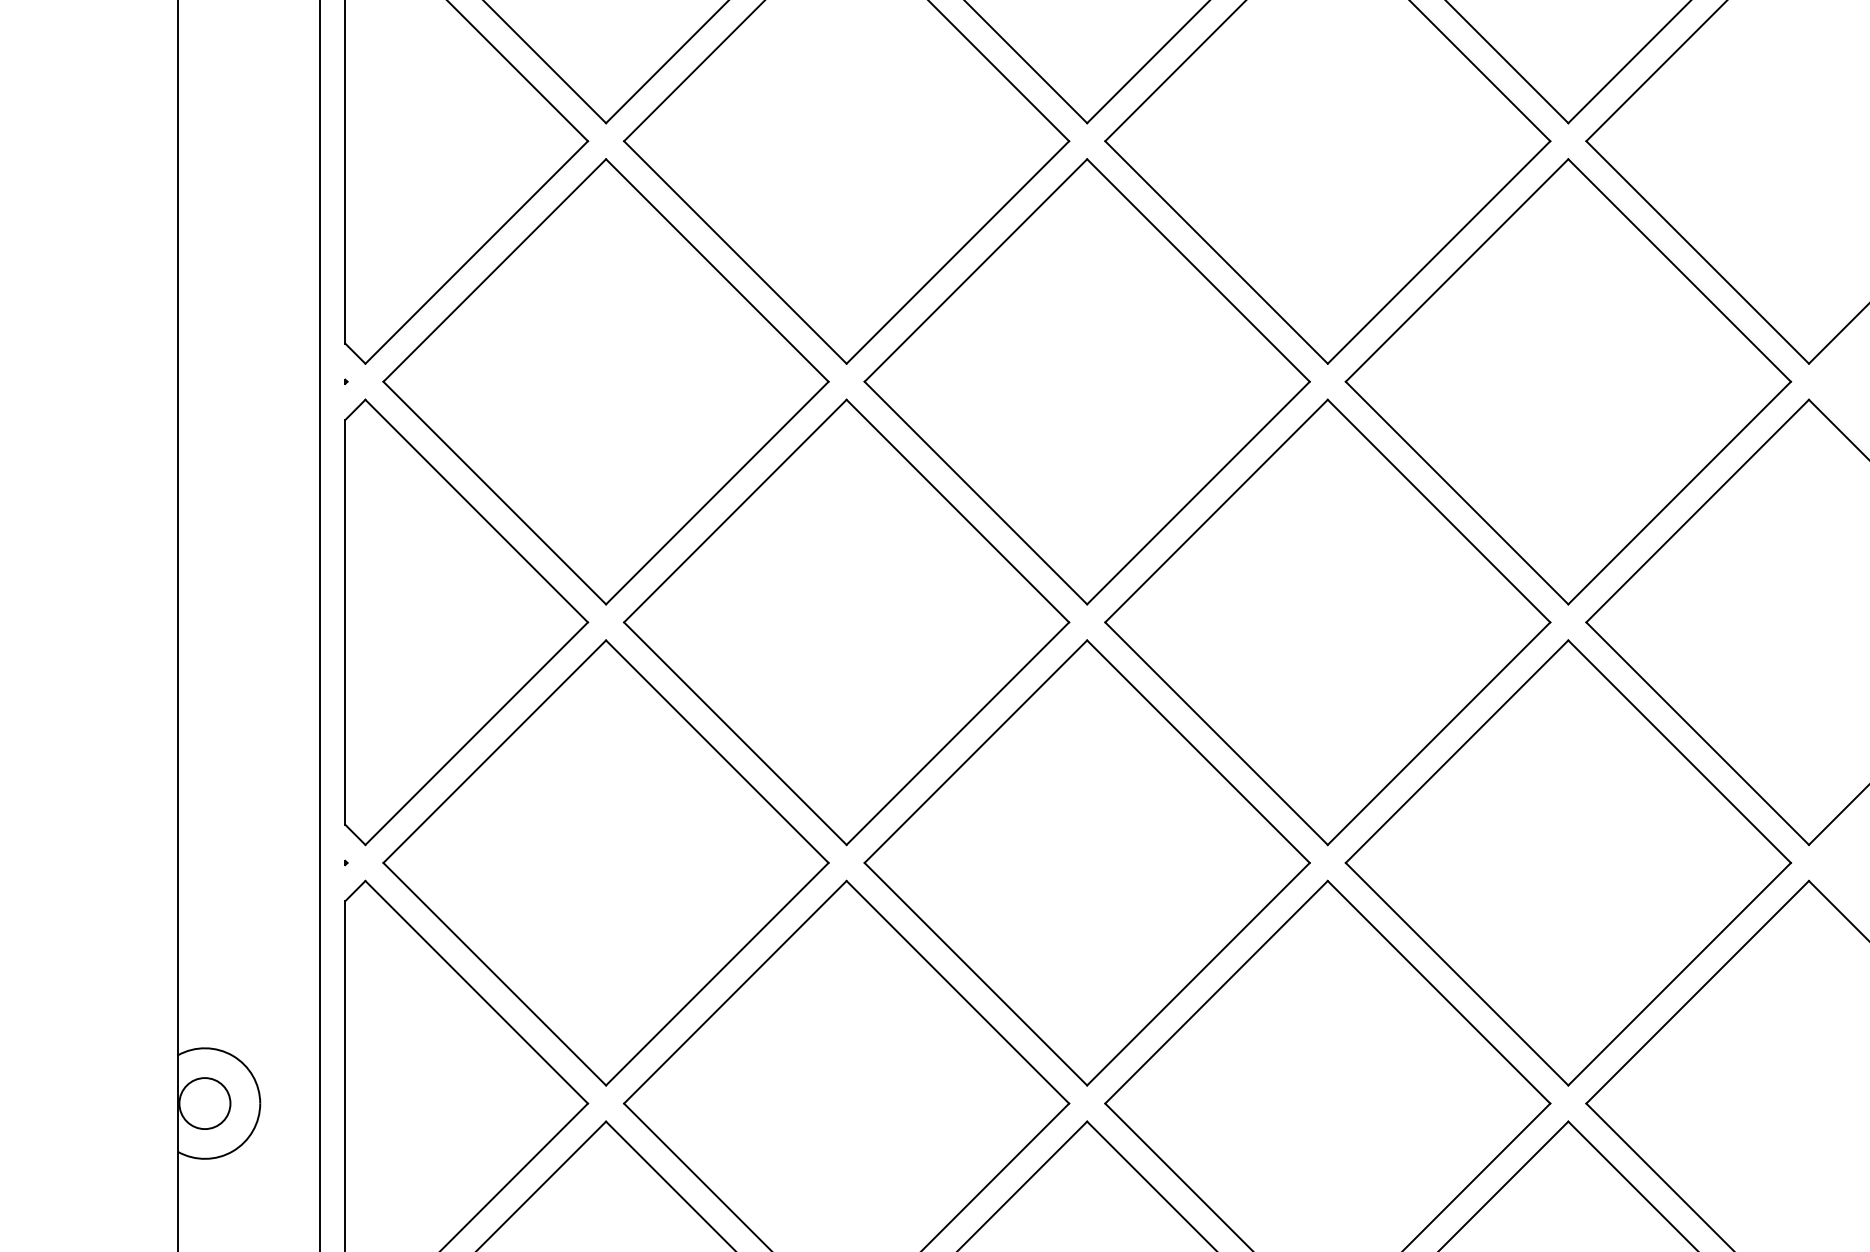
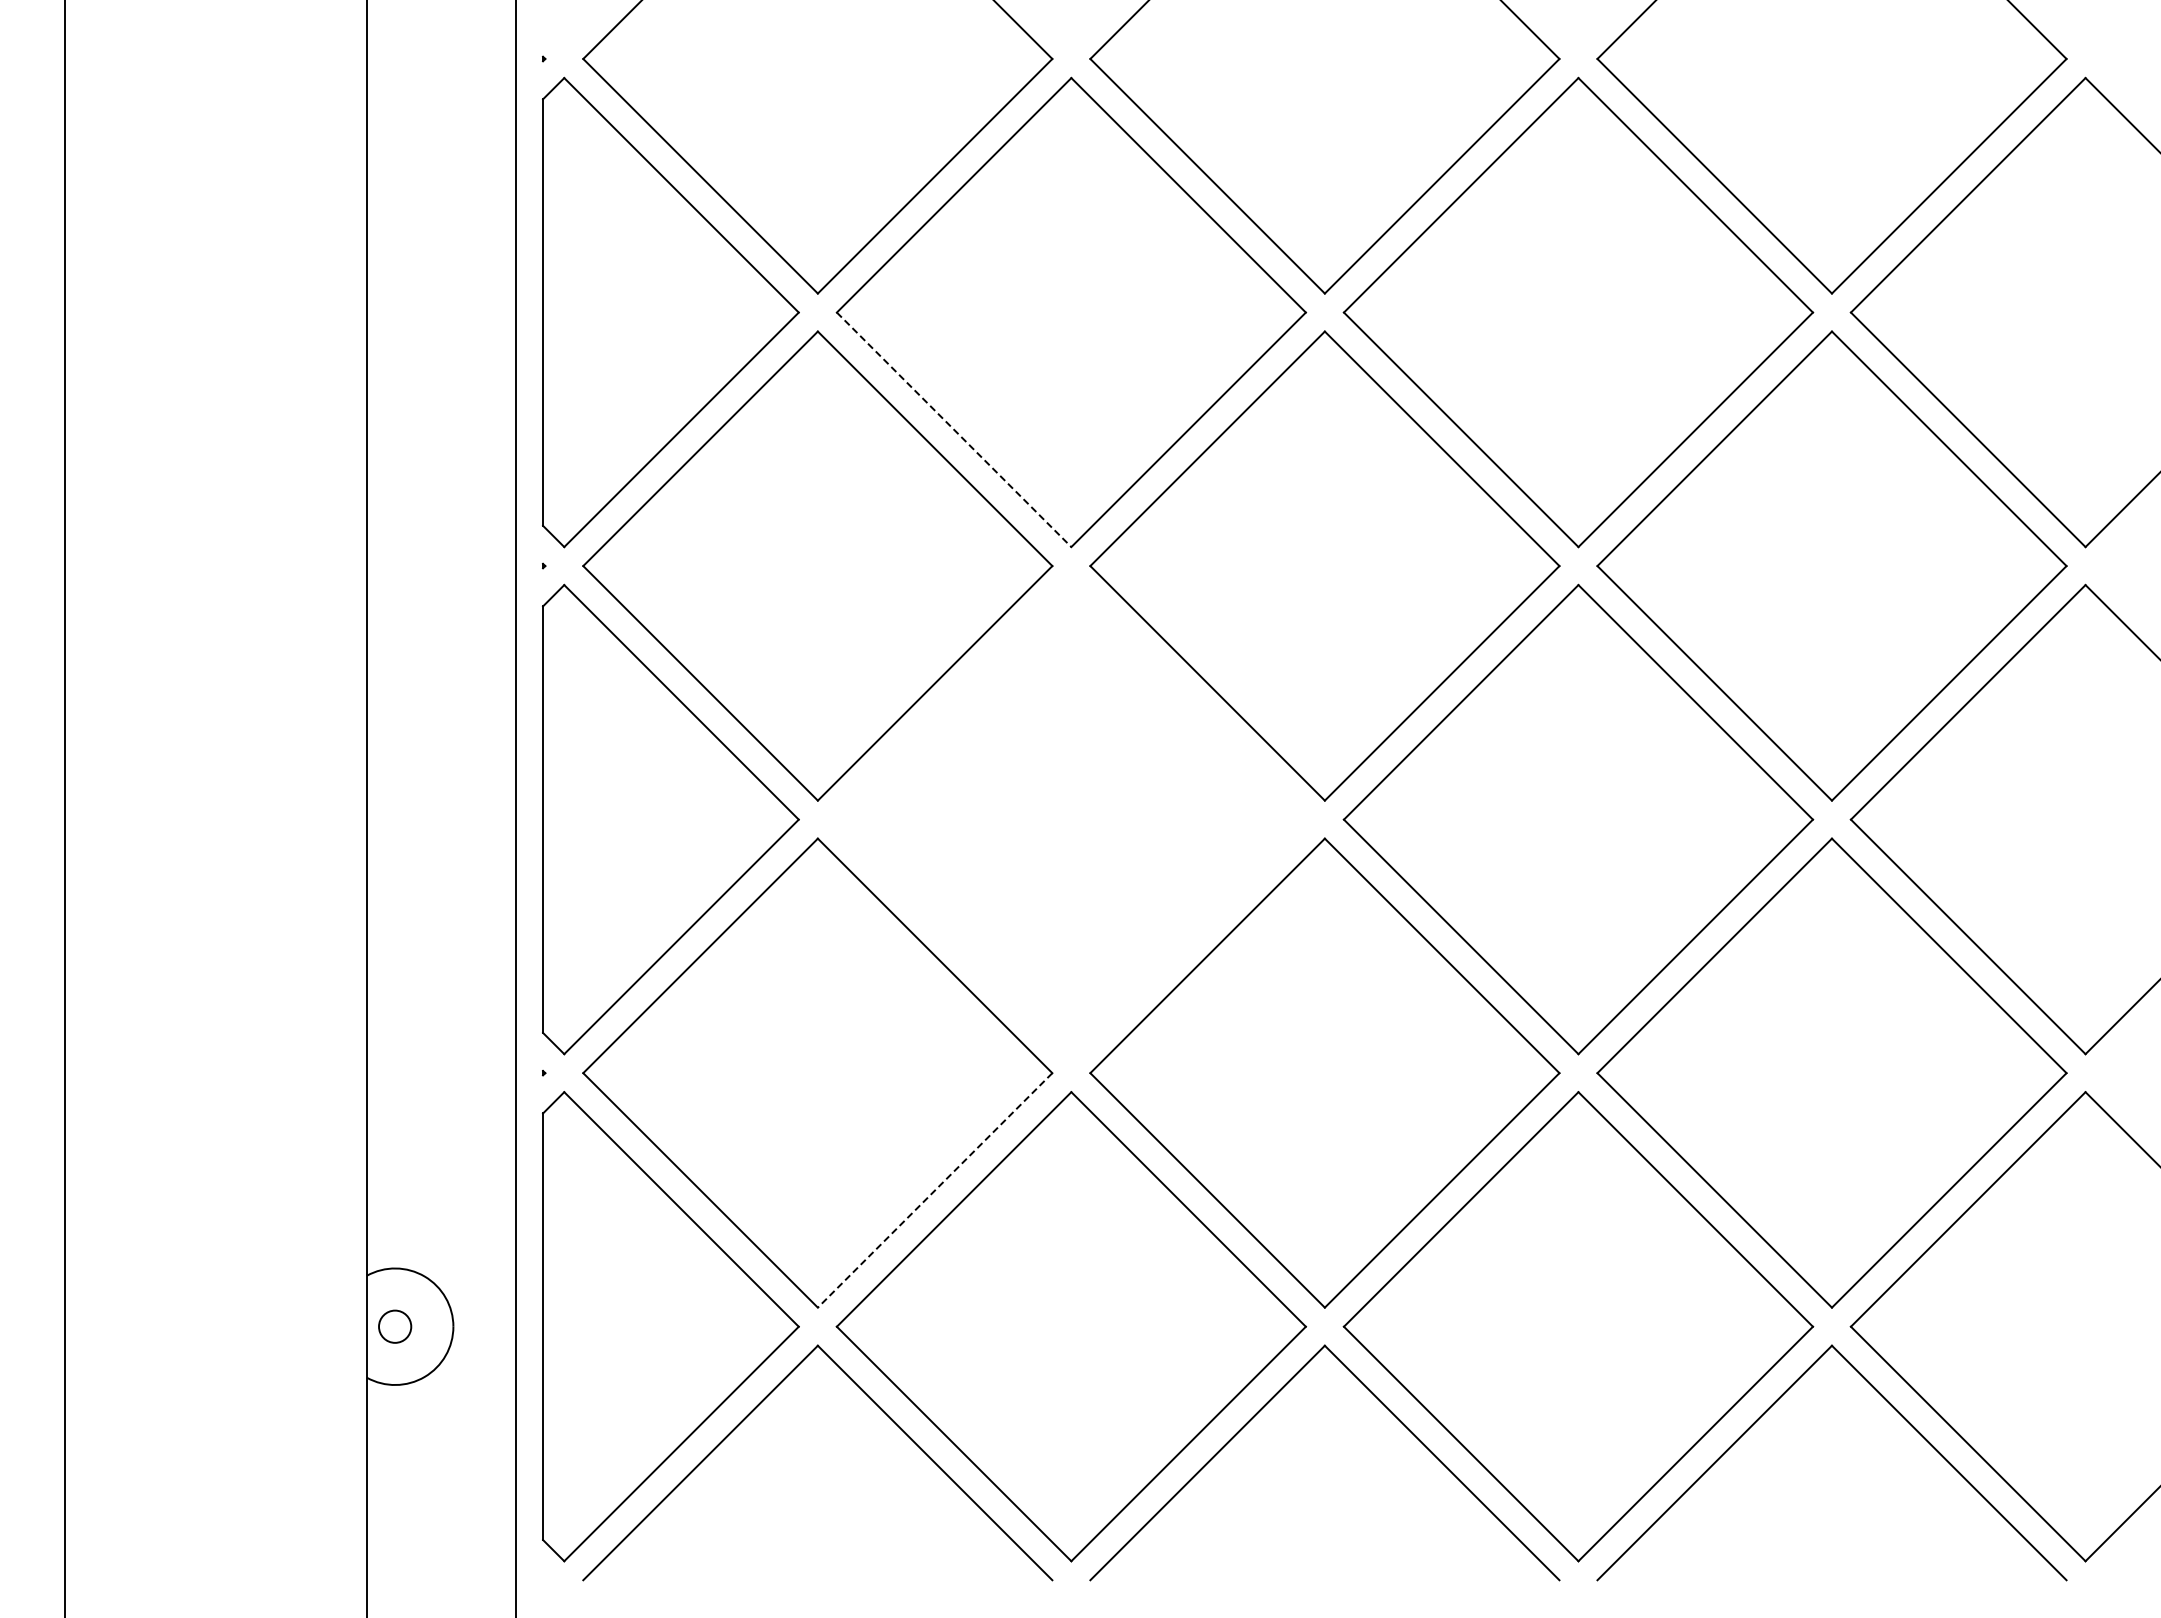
line: (735, 252) -> (954, 429), solid -> dashed
part: (846, 622) -> (1071, 819), removed
line: (717, 974) -> (935, 1190), solid -> dashed
circle: (205, 1103) -> (395, 1326), size x0.6

